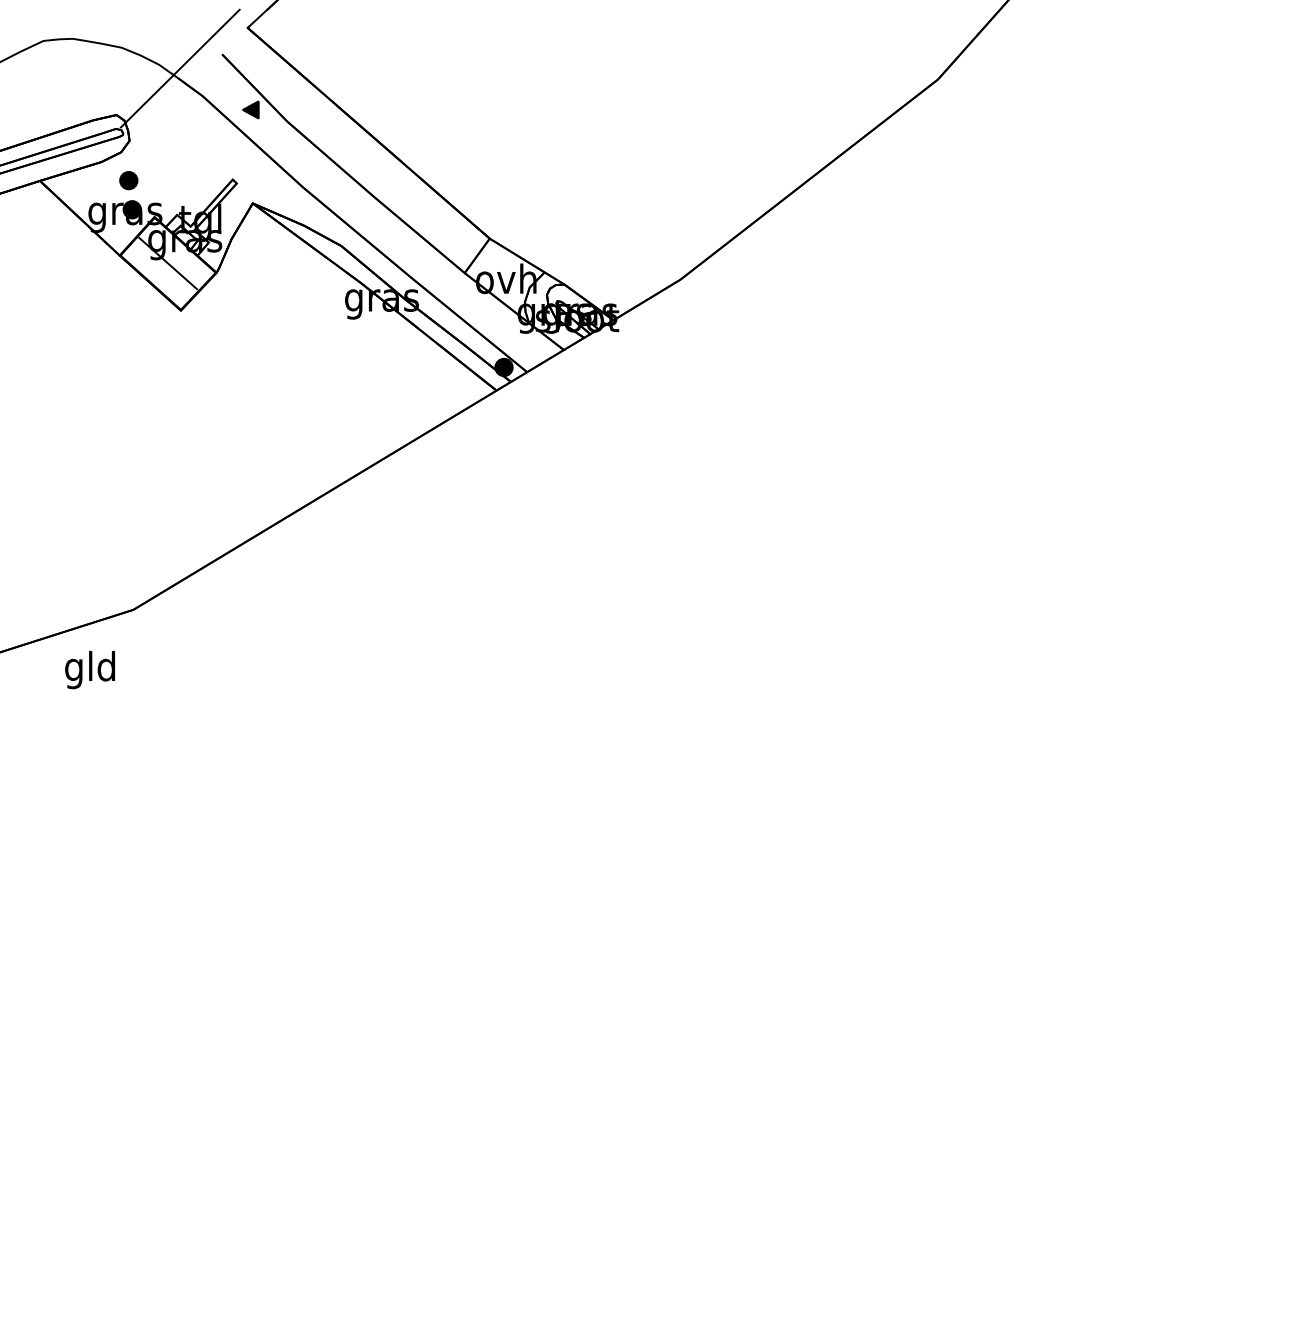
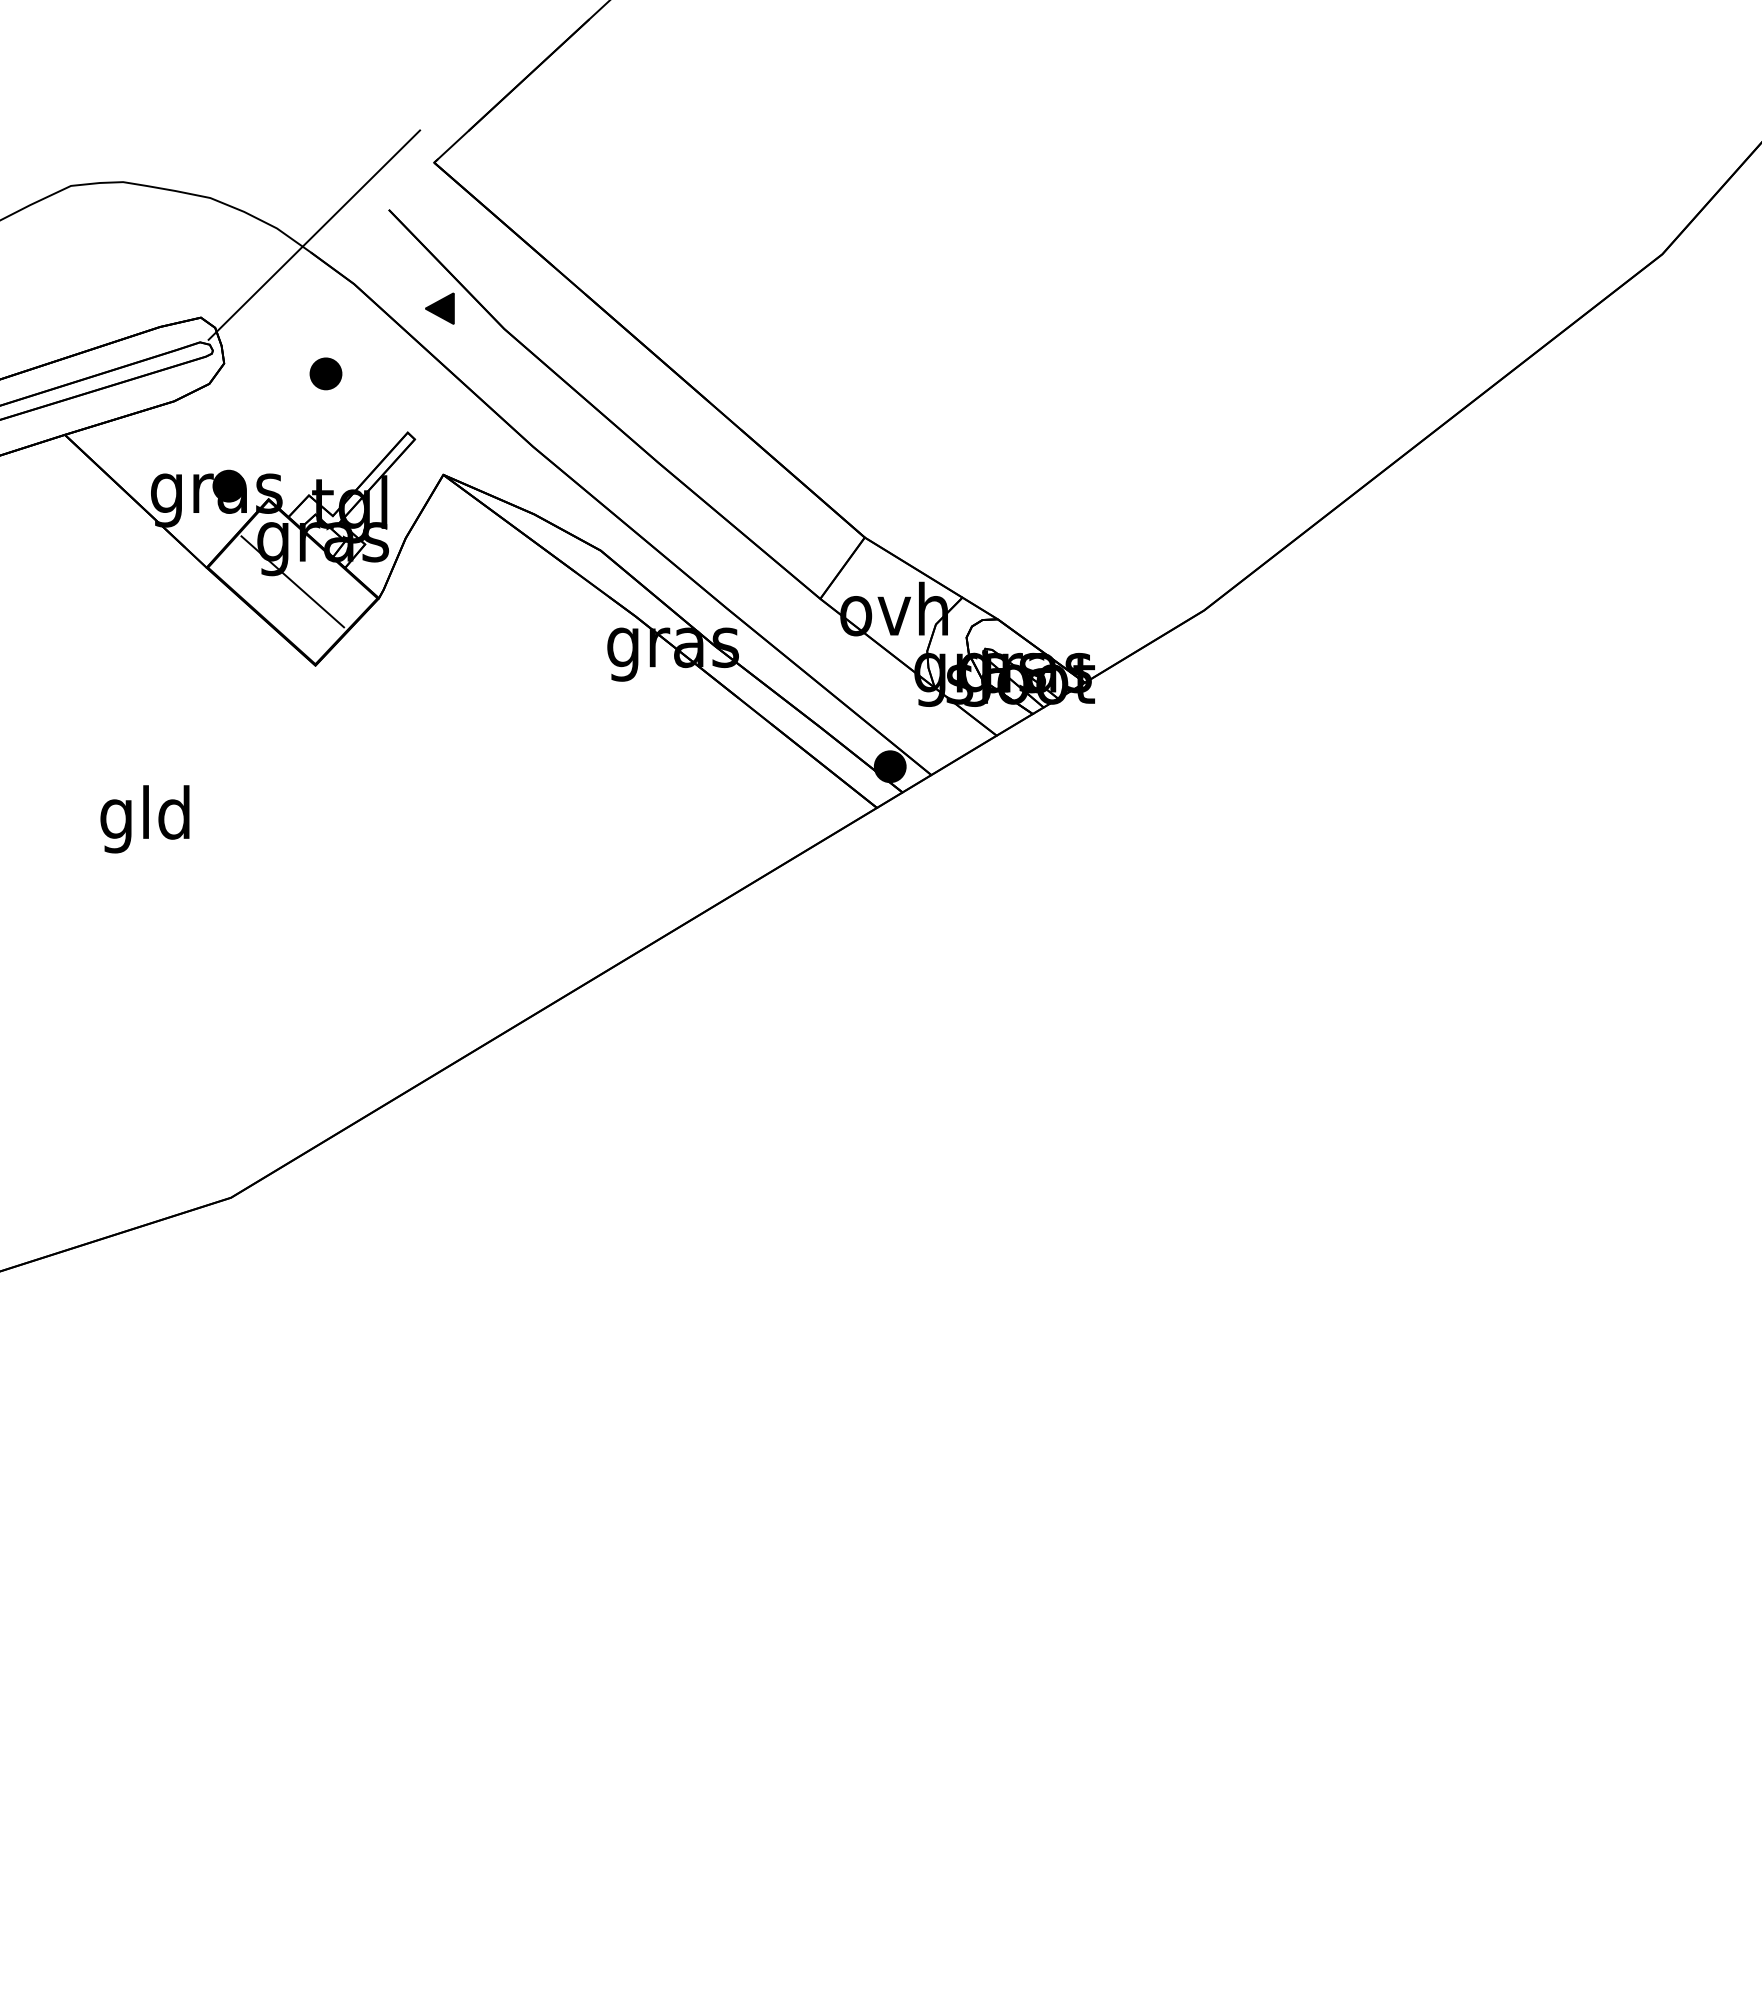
part: (128, 180) -> (325, 373), moved
text: (89, 670) -> (143, 820), moved

